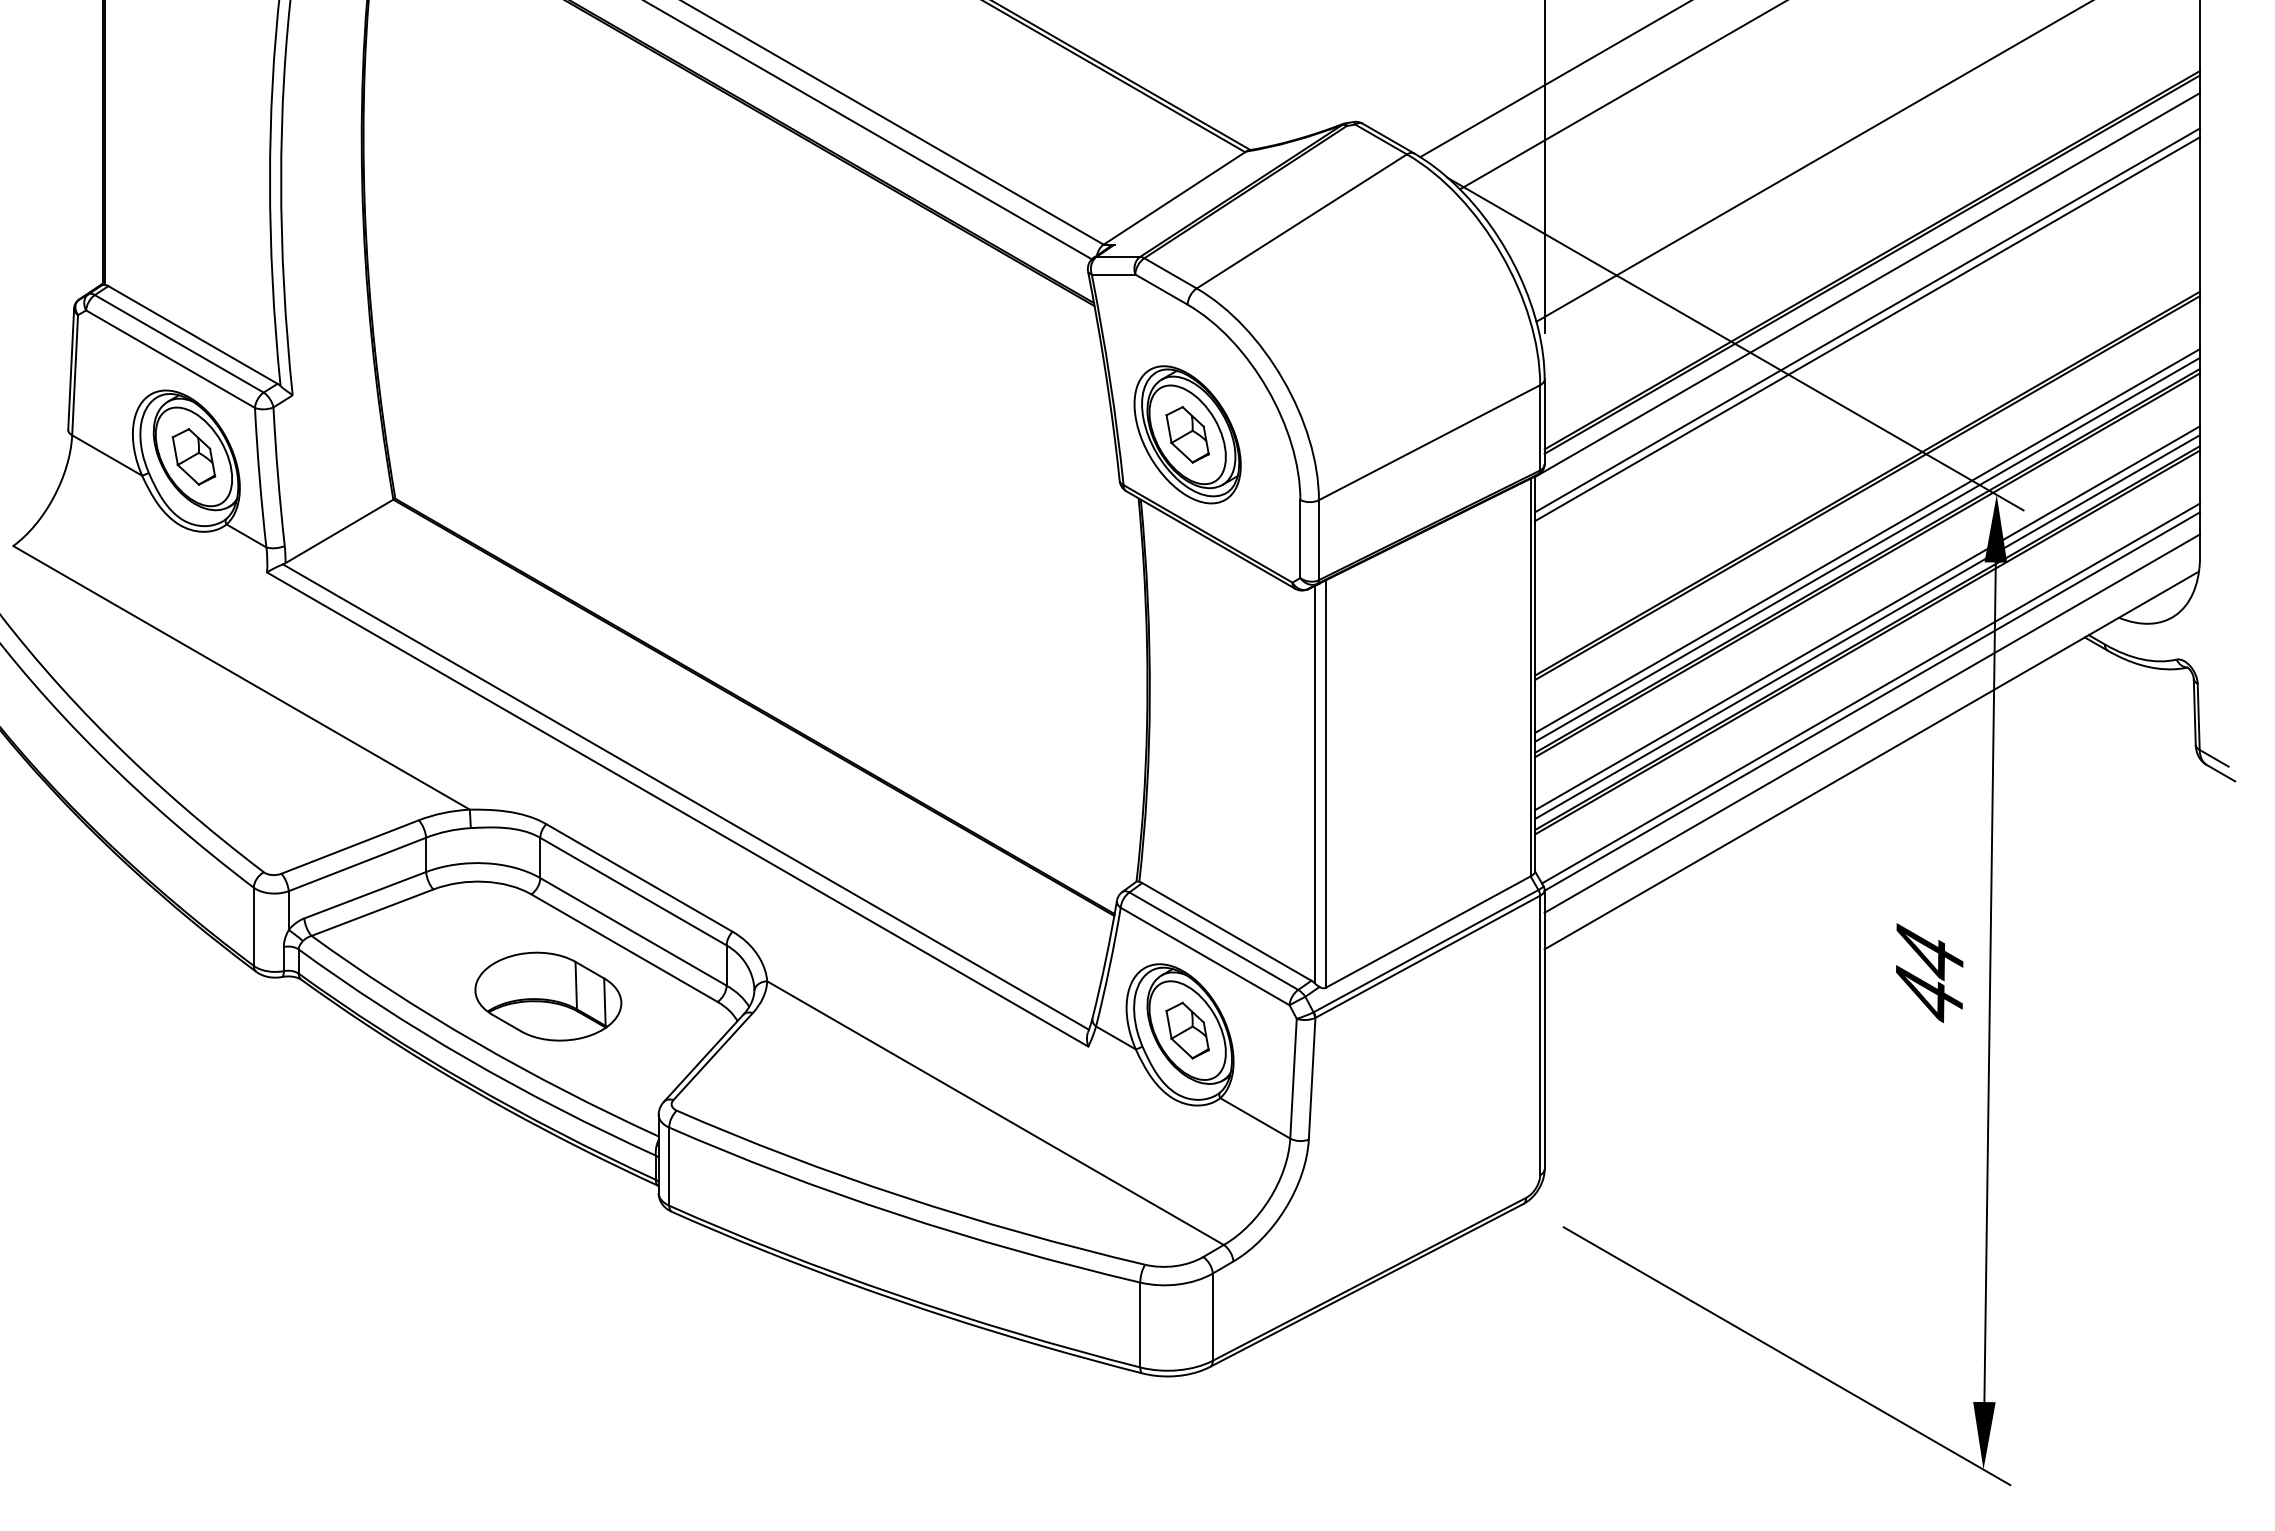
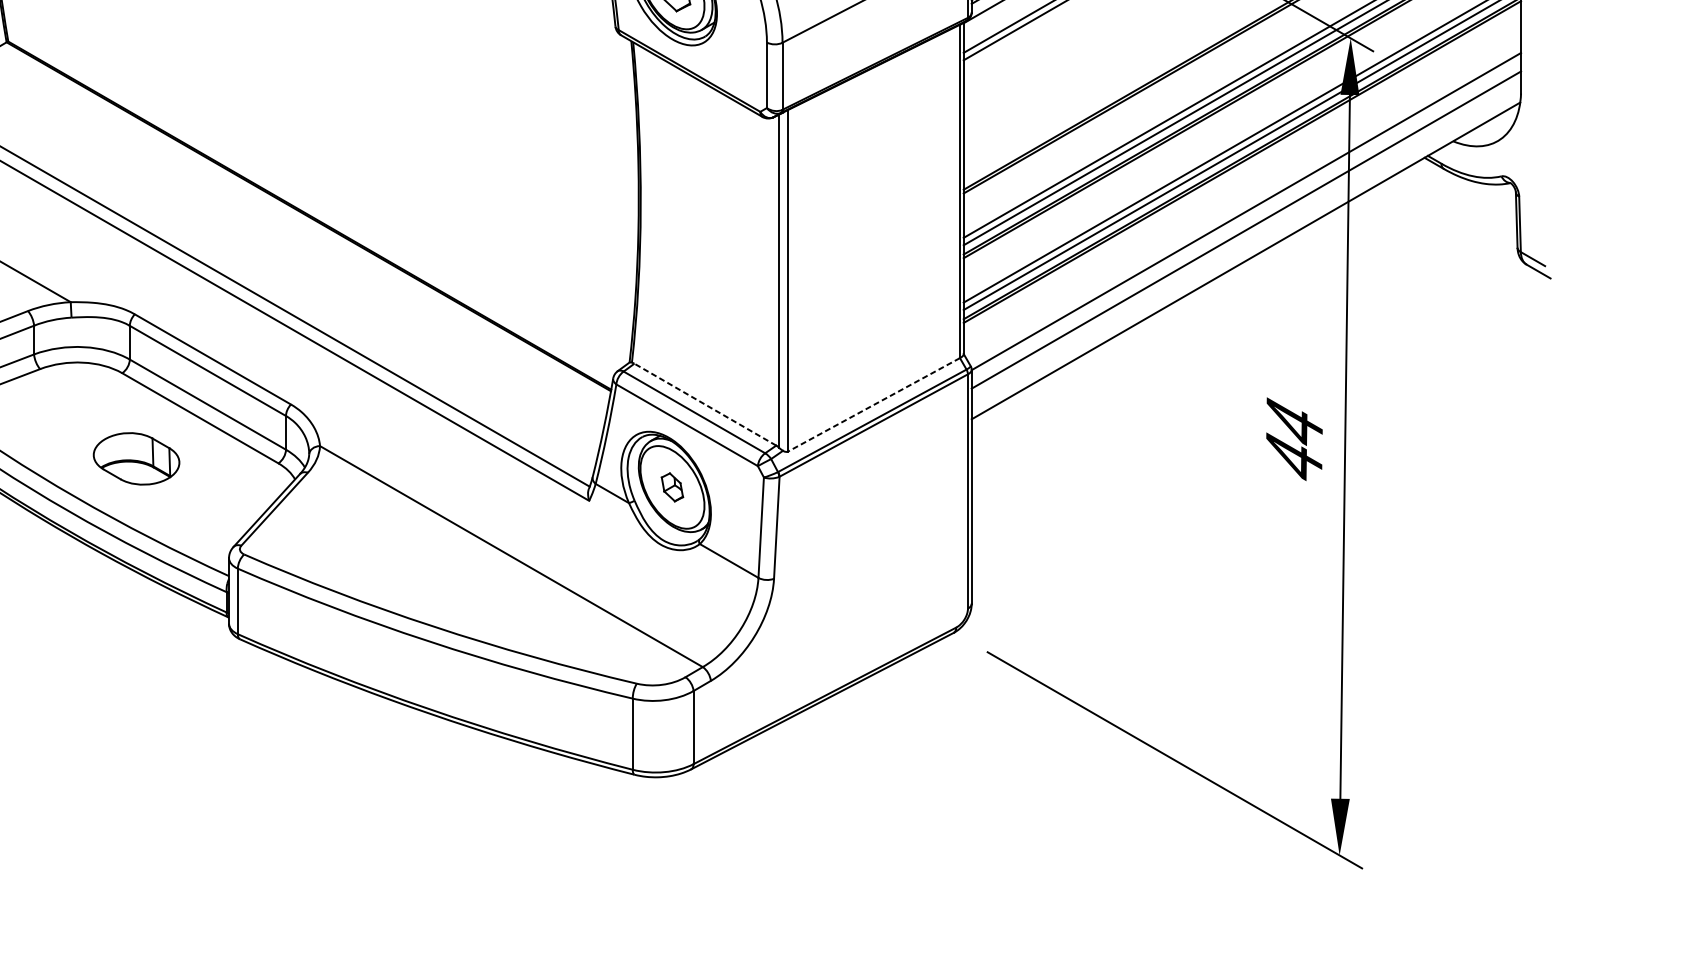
line: (1870, 693) -> (1244, 204), removed
line: (1226, 931) -> (705, 404), solid -> dashed
line: (1428, 932) -> (874, 405), solid -> dashed
part: (548, 996) -> (136, 458), size x0.7
part: (1187, 1030) -> (672, 487), size x0.6

